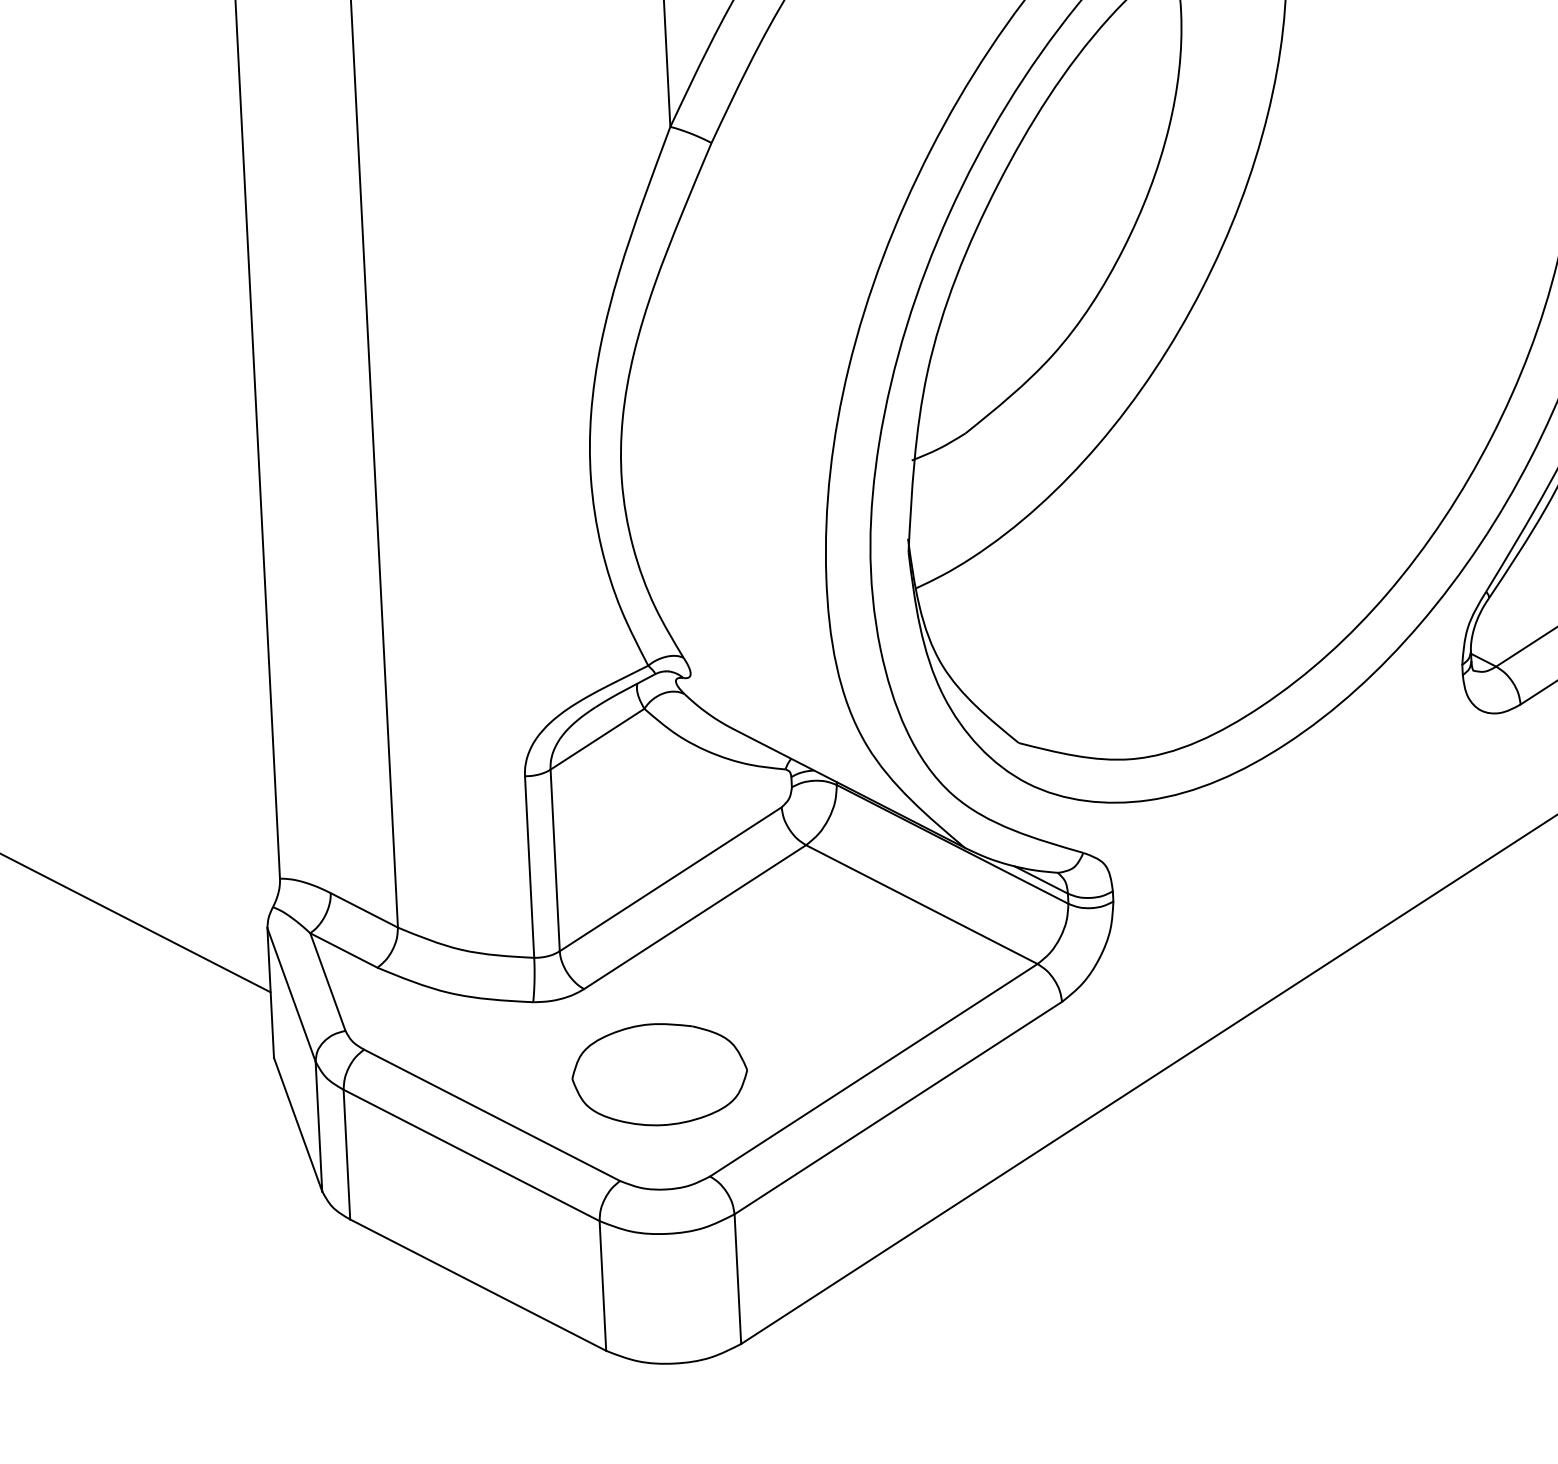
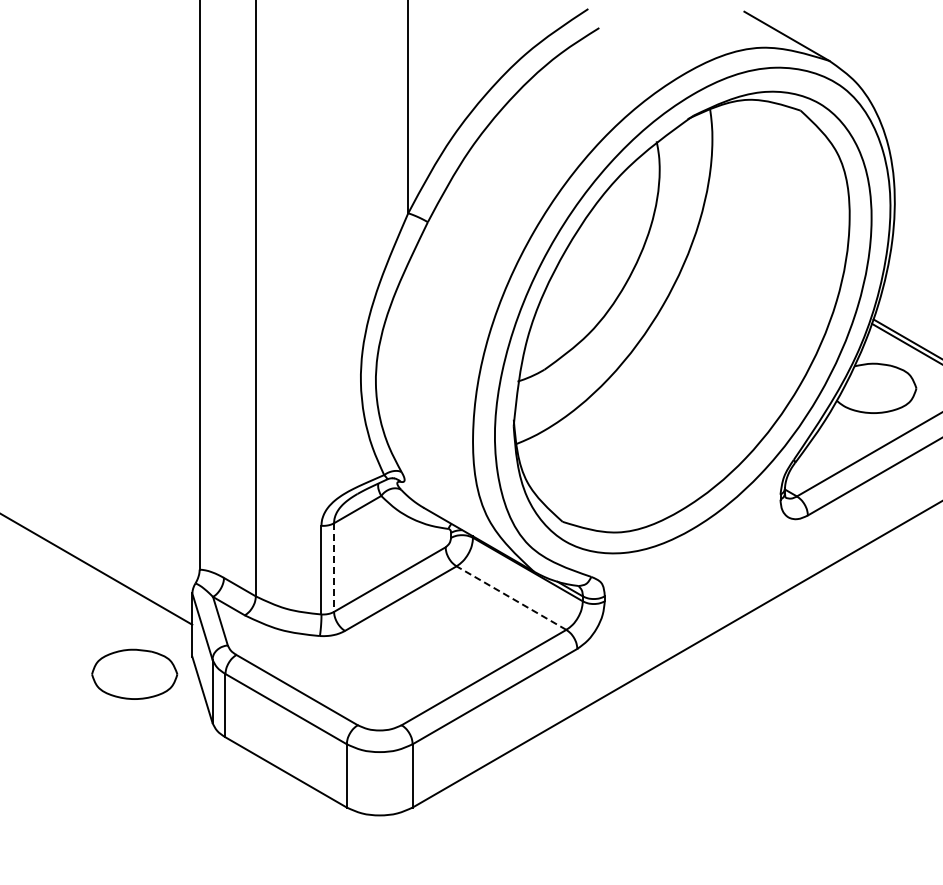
line: (556, 862) -> (334, 568), solid -> dashed
line: (921, 903) -> (511, 597), solid -> dashed
part: (659, 1072) -> (134, 673), moved

